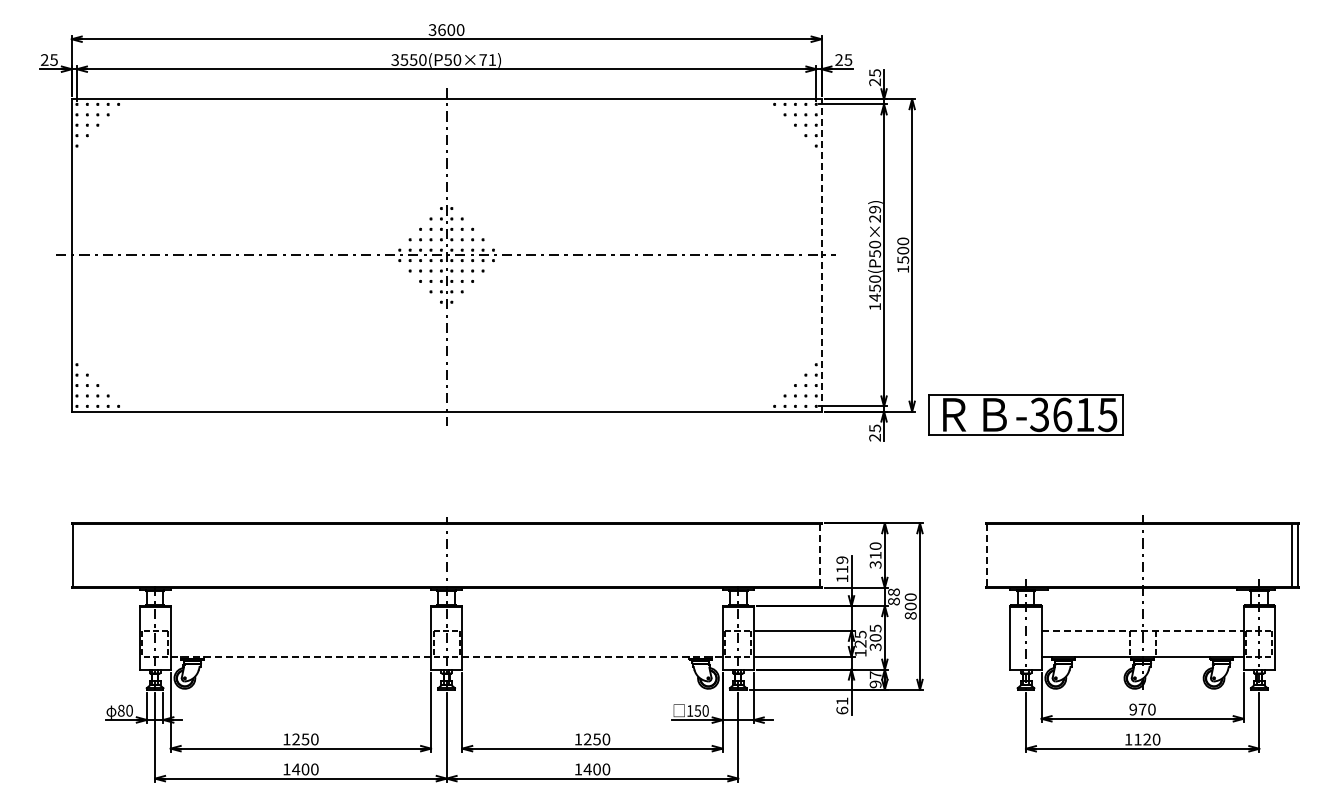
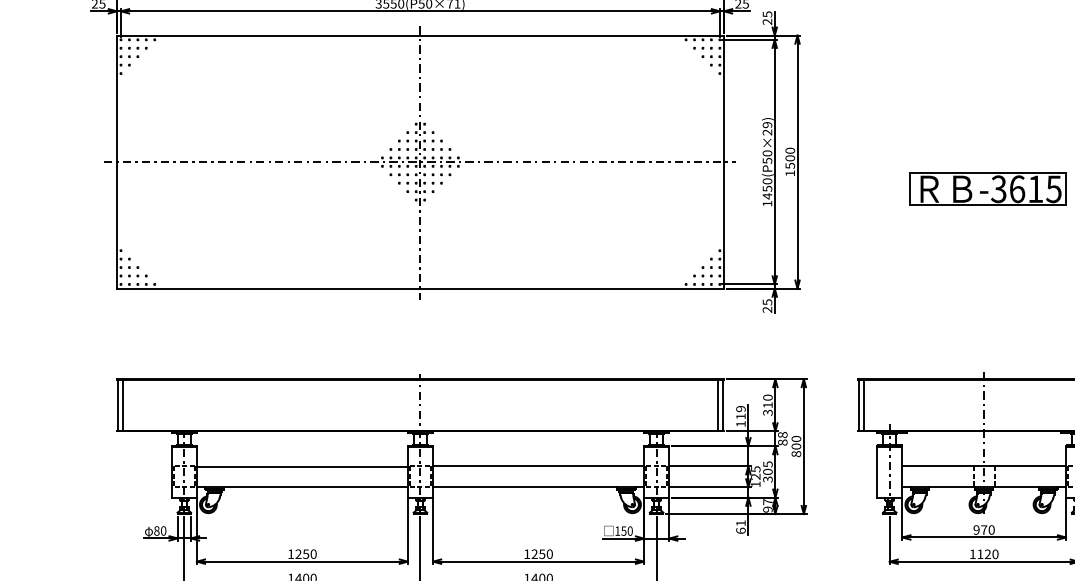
line: (821, 254) -> (724, 161), dashed -> solid
part: (1025, 414) -> (987, 188), moved
line: (79, 555) -> (123, 405), added
line: (814, 555) -> (718, 405), added
line: (993, 555) -> (863, 405), added
line: (820, 556) -> (723, 406), dashed -> solid
line: (987, 556) -> (858, 406), dashed -> solid
line: (592, 630) -> (538, 465), added
line: (1143, 630) -> (984, 465), dashed -> solid
line: (300, 631) -> (302, 466), added
line: (300, 656) -> (302, 487), dashed -> solid
line: (592, 656) -> (538, 487), dashed -> solid

